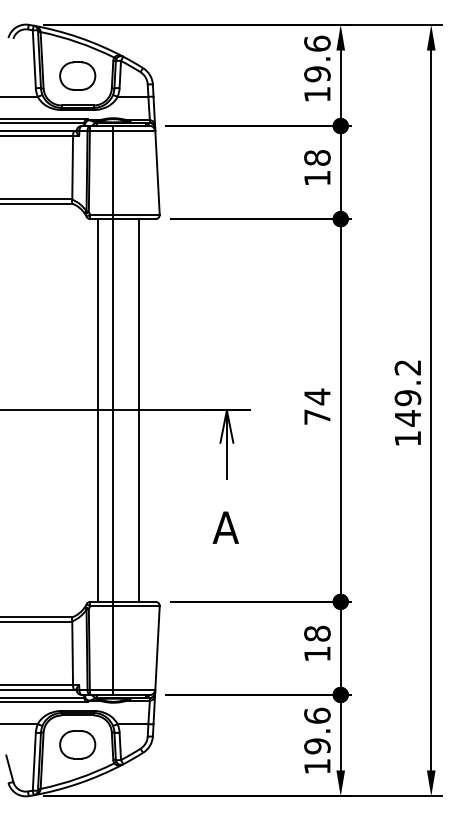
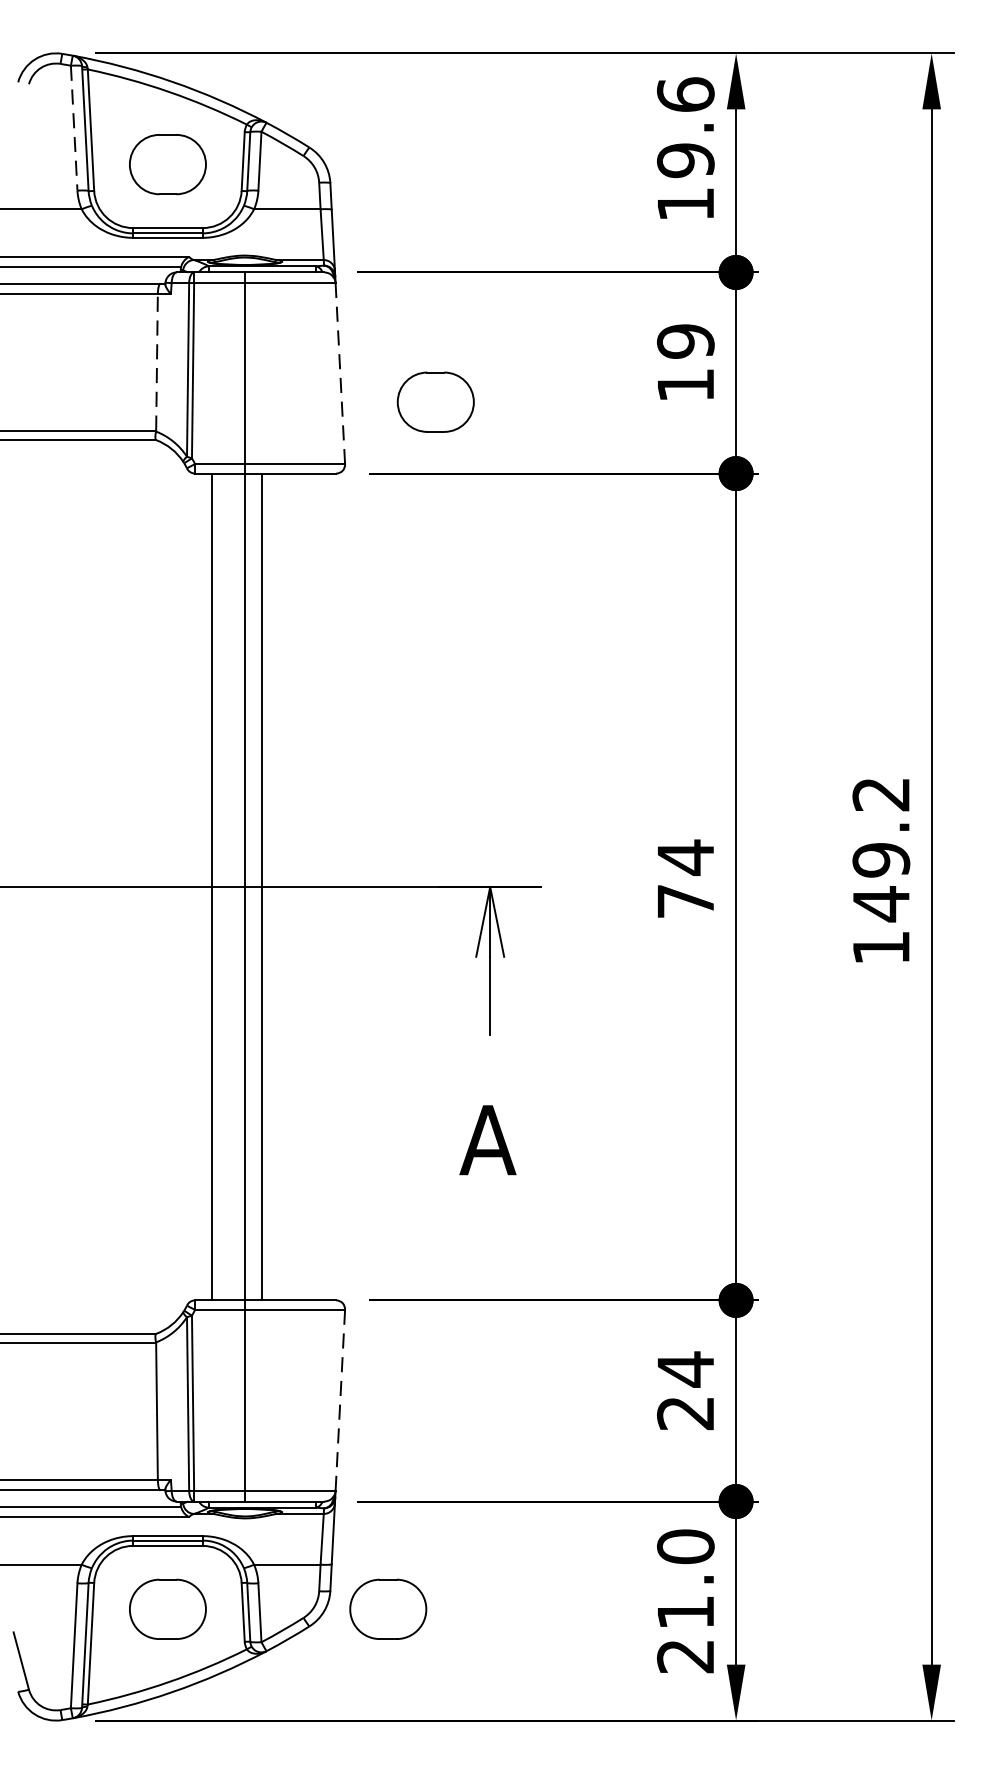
line: (34, 59) -> (74, 128), solid -> dashed
text: (317, 157) -> (685, 340), 18 -> 19
line: (72, 167) -> (156, 362), solid -> dashed
line: (157, 172) -> (340, 372), solid -> dashed
part: (201, 185) -> (435, 400), added
line: (139, 410) -> (262, 887), moved
text: (317, 643) -> (685, 1390), 18 -> 24
line: (157, 648) -> (340, 1401), solid -> dashed
text: (317, 740) -> (685, 1599), 19.6 -> 21.0
part: (179, 744) -> (387, 1608), added

